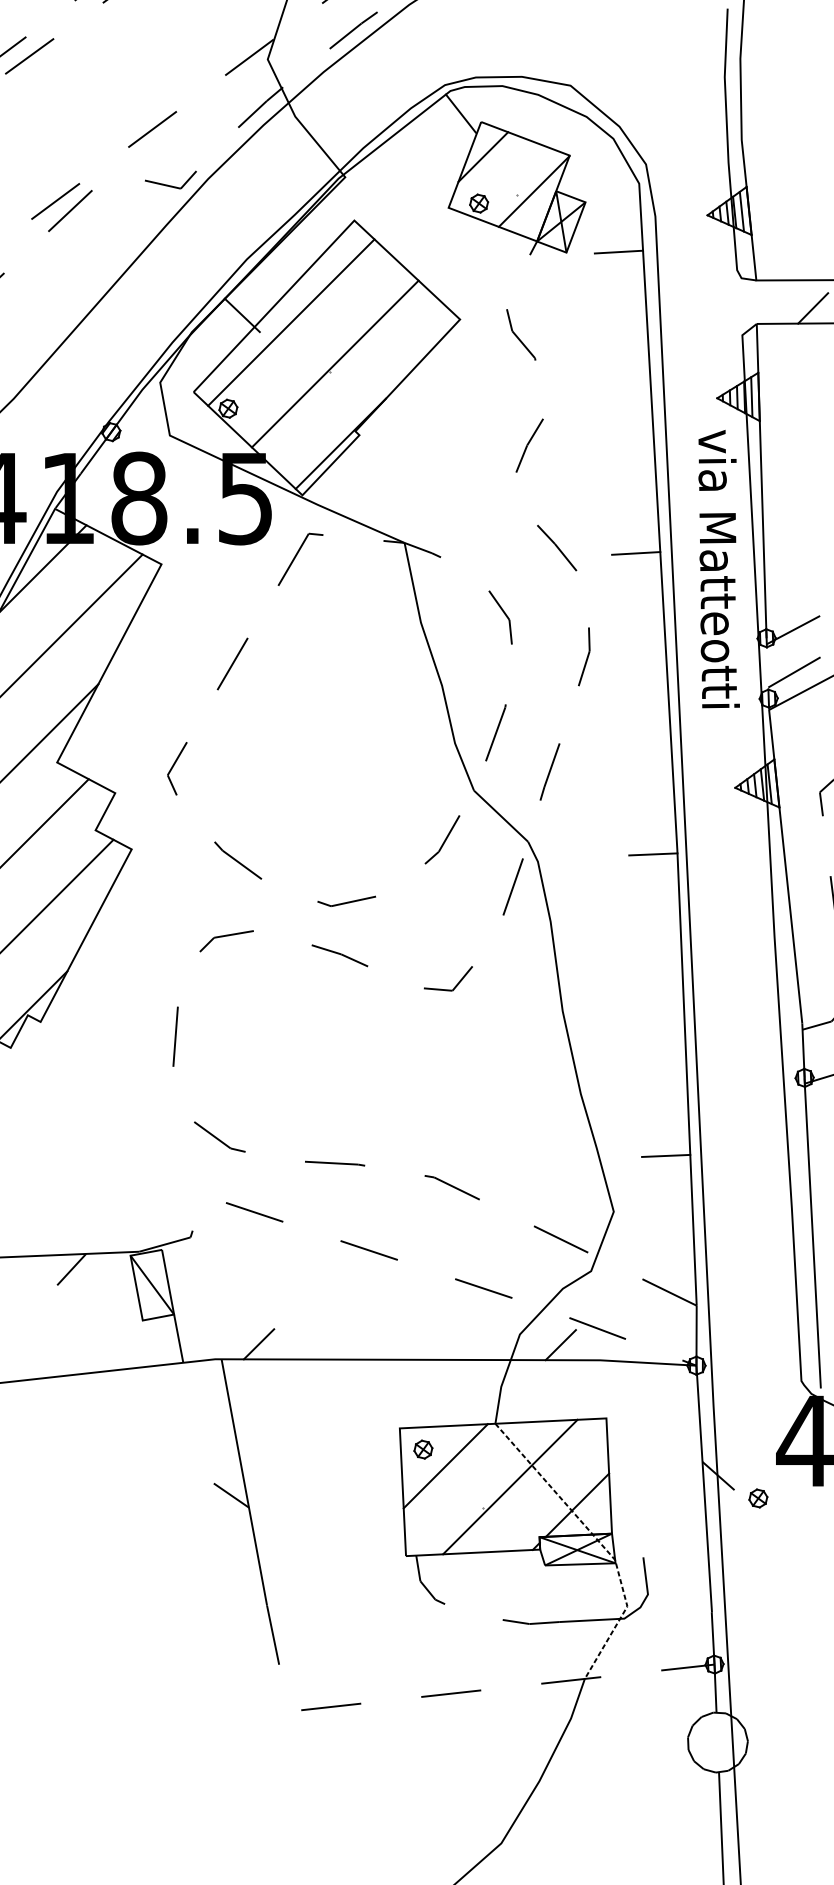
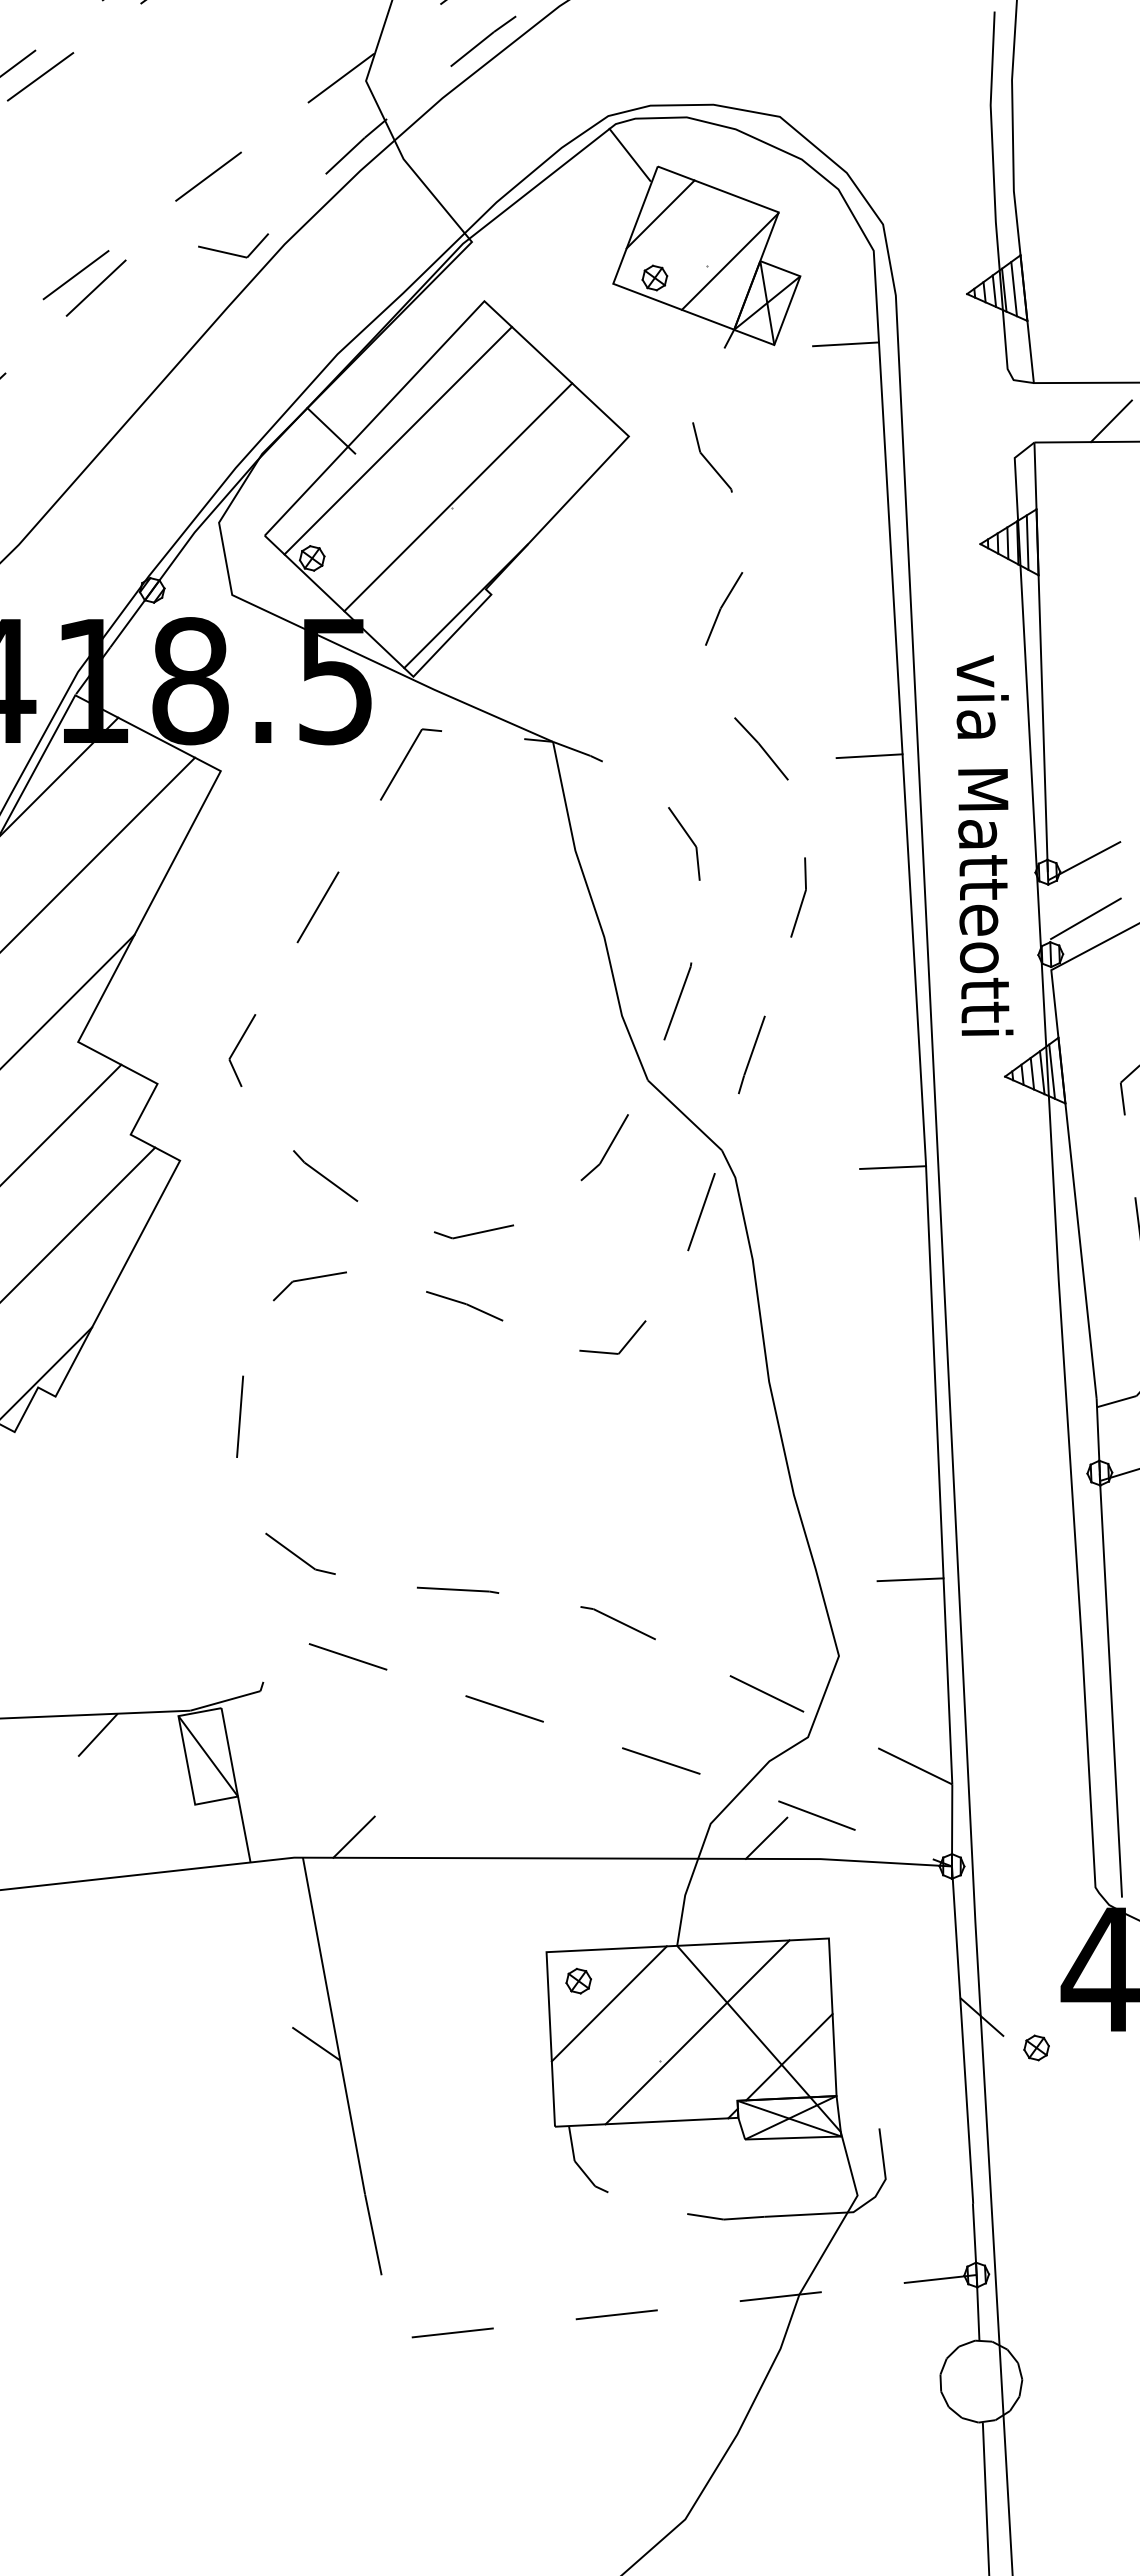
text: (718, 569) -> (984, 845), moved
line: (599, 1542) -> (819, 2107), dashed -> solid

